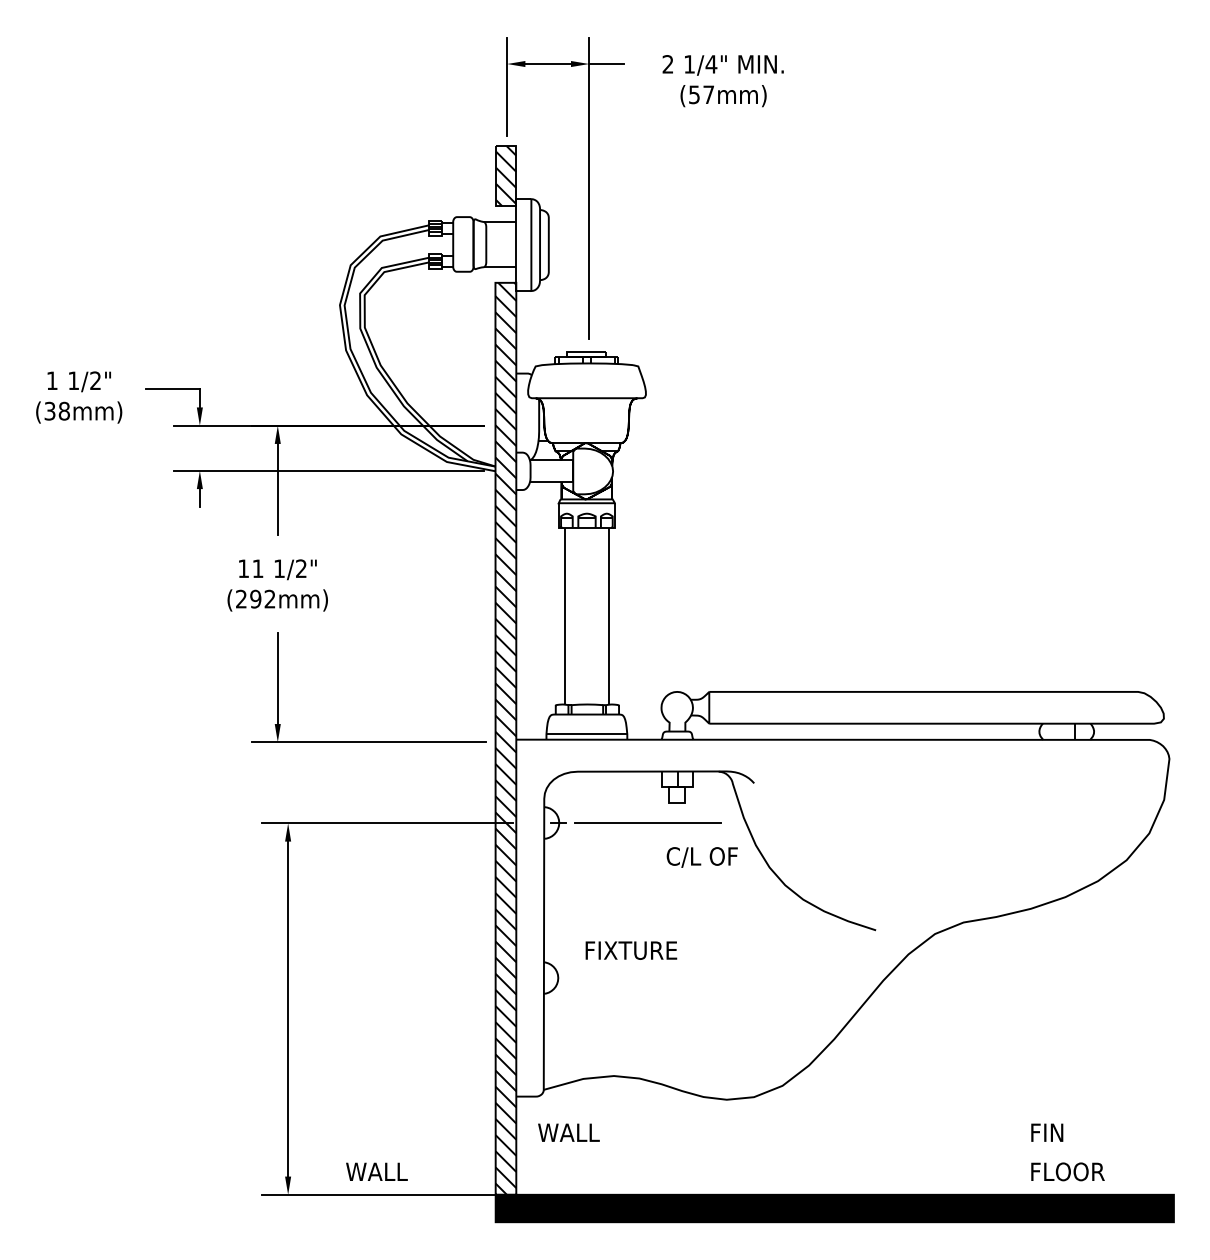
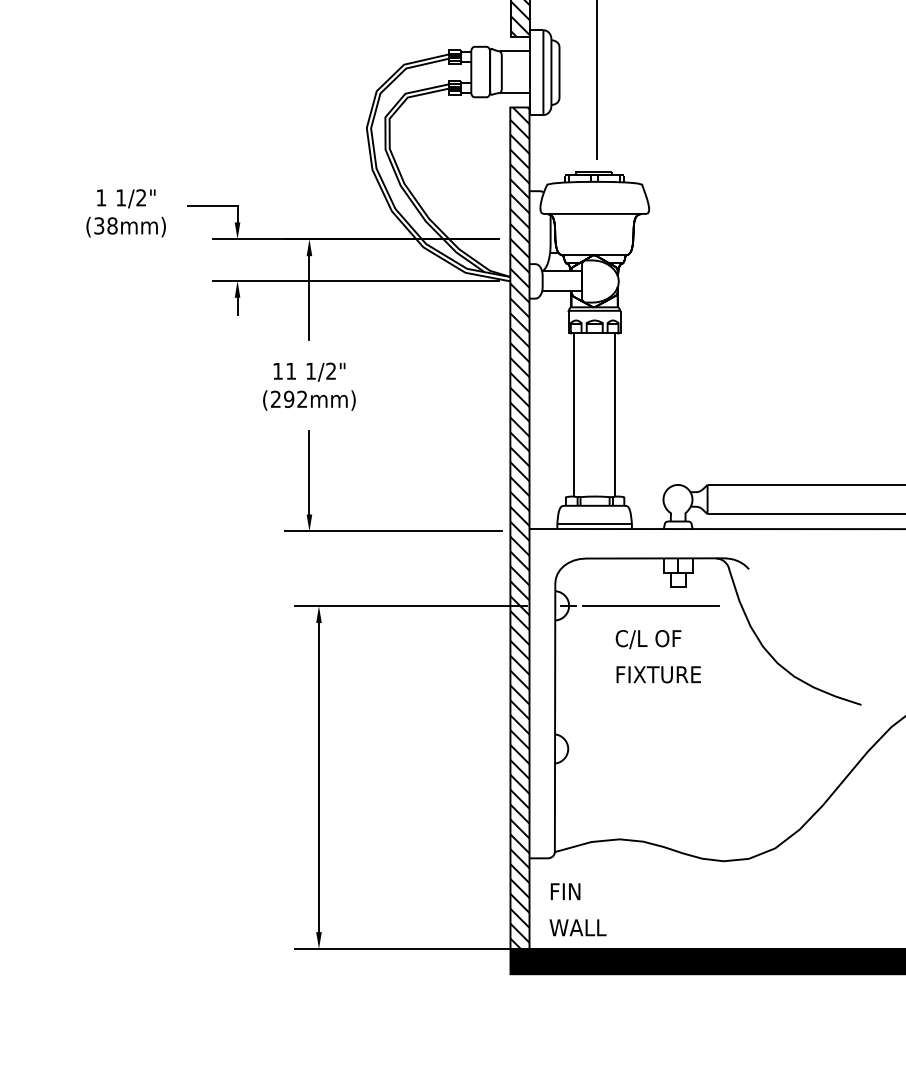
text: (701, 857) -> (647, 639), moved
text: (631, 950) -> (658, 674), moved
text: (568, 1132) -> (577, 891), WALL -> FIN
text: (376, 1171) -> (577, 927), moved

